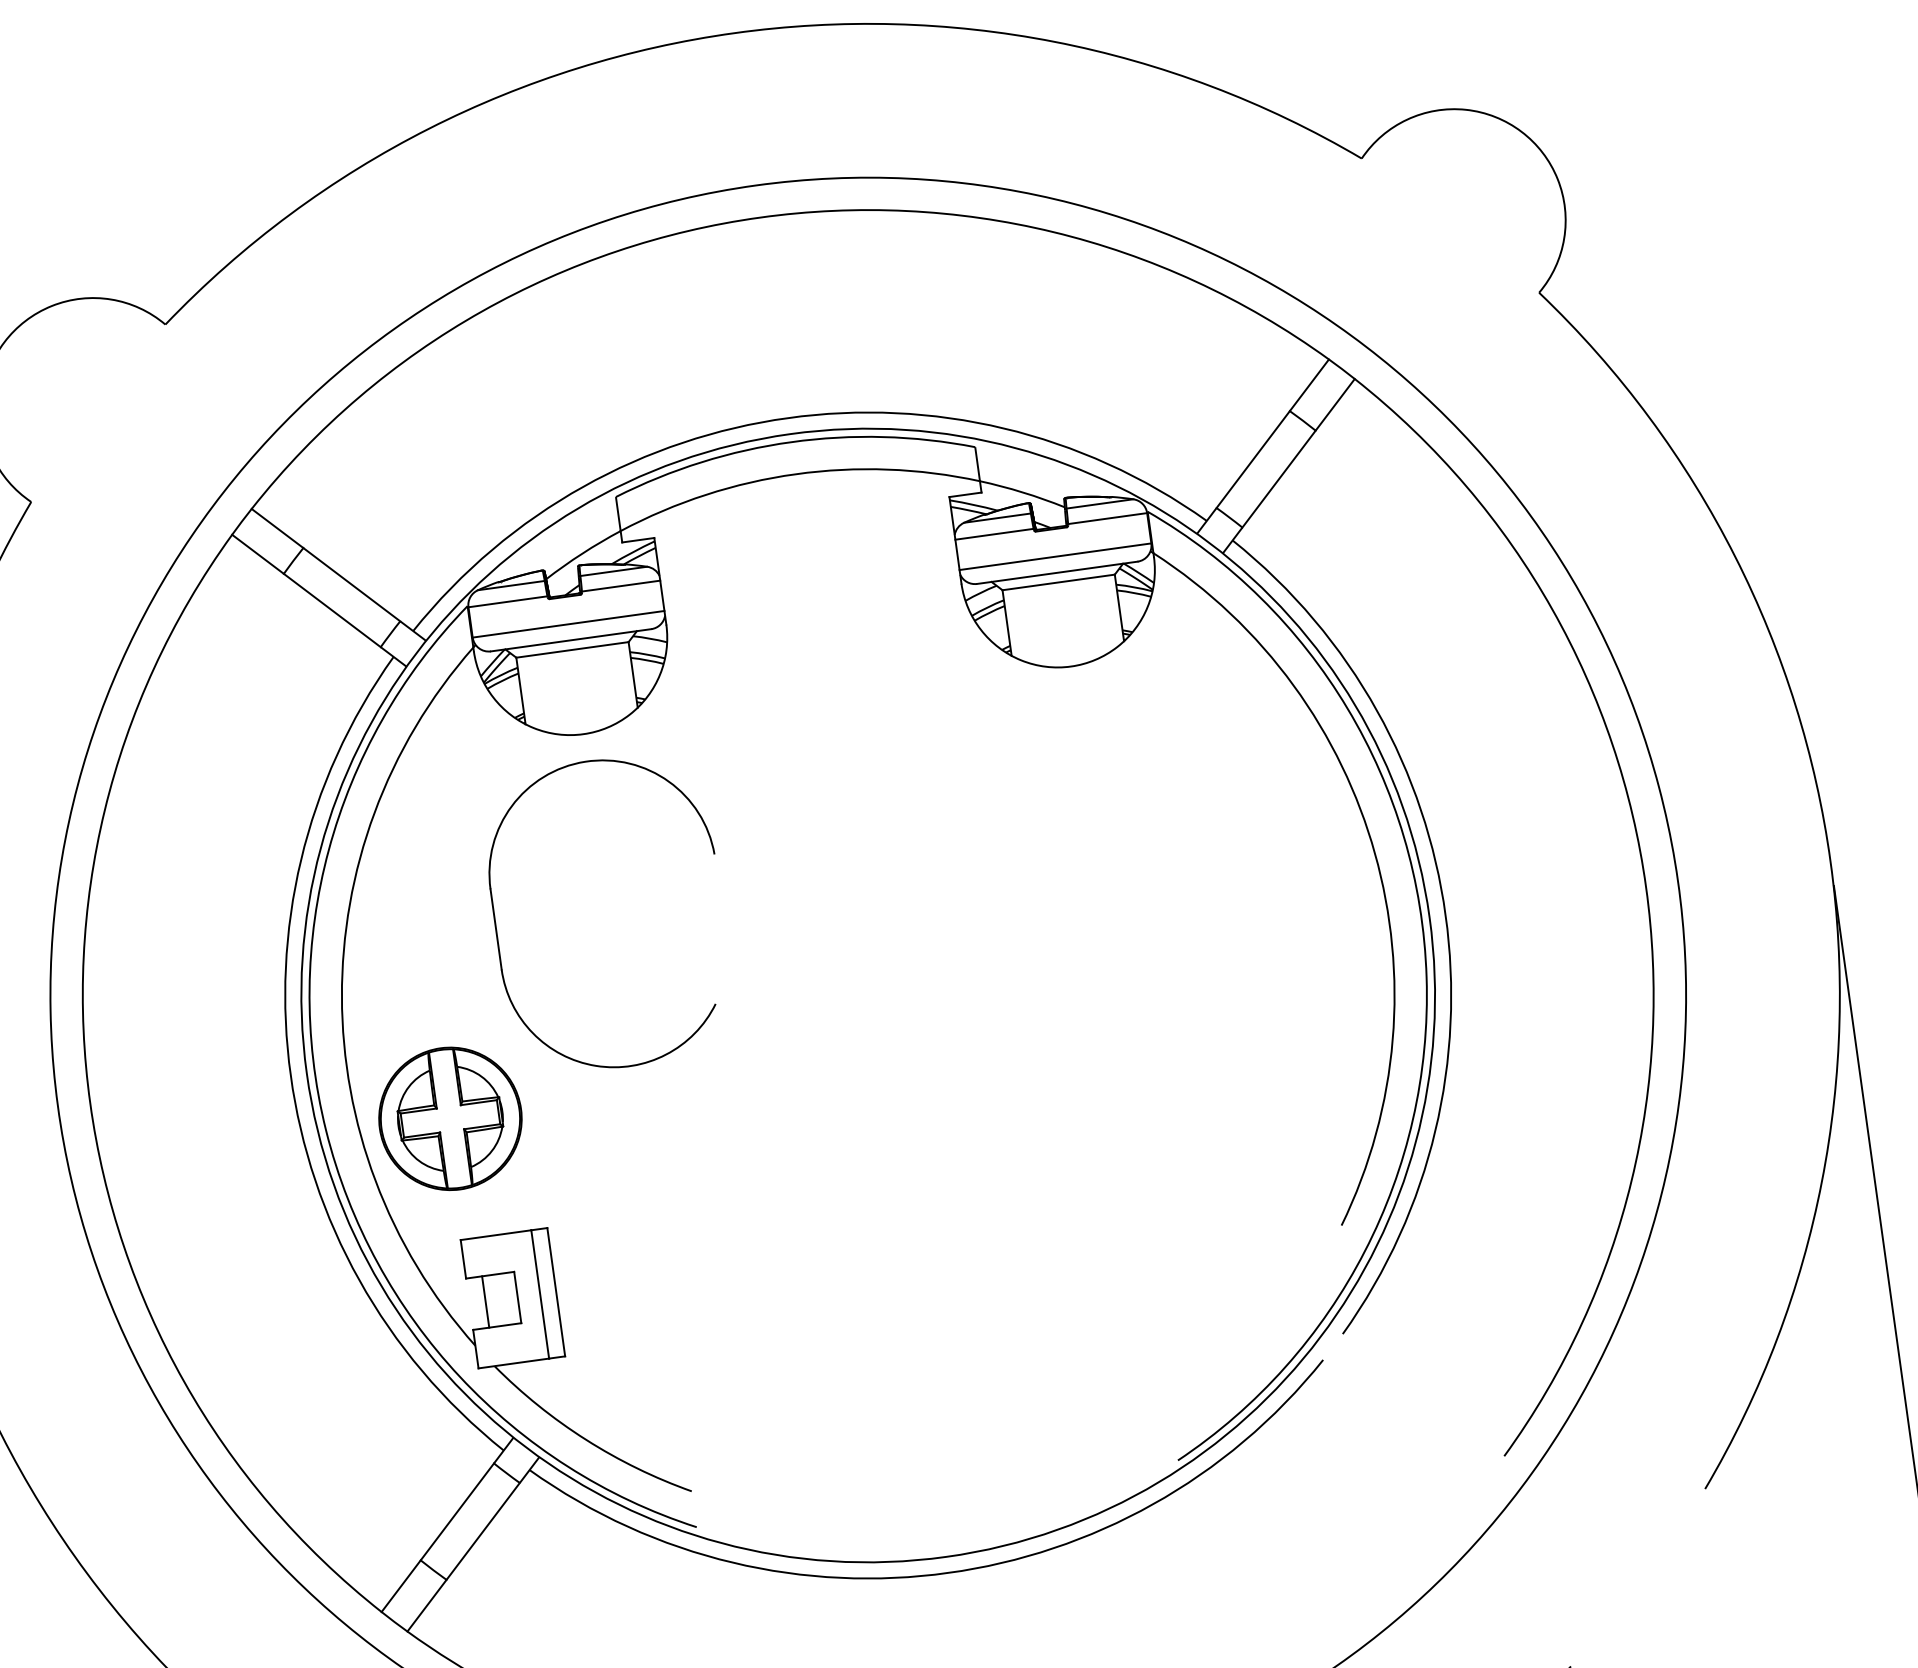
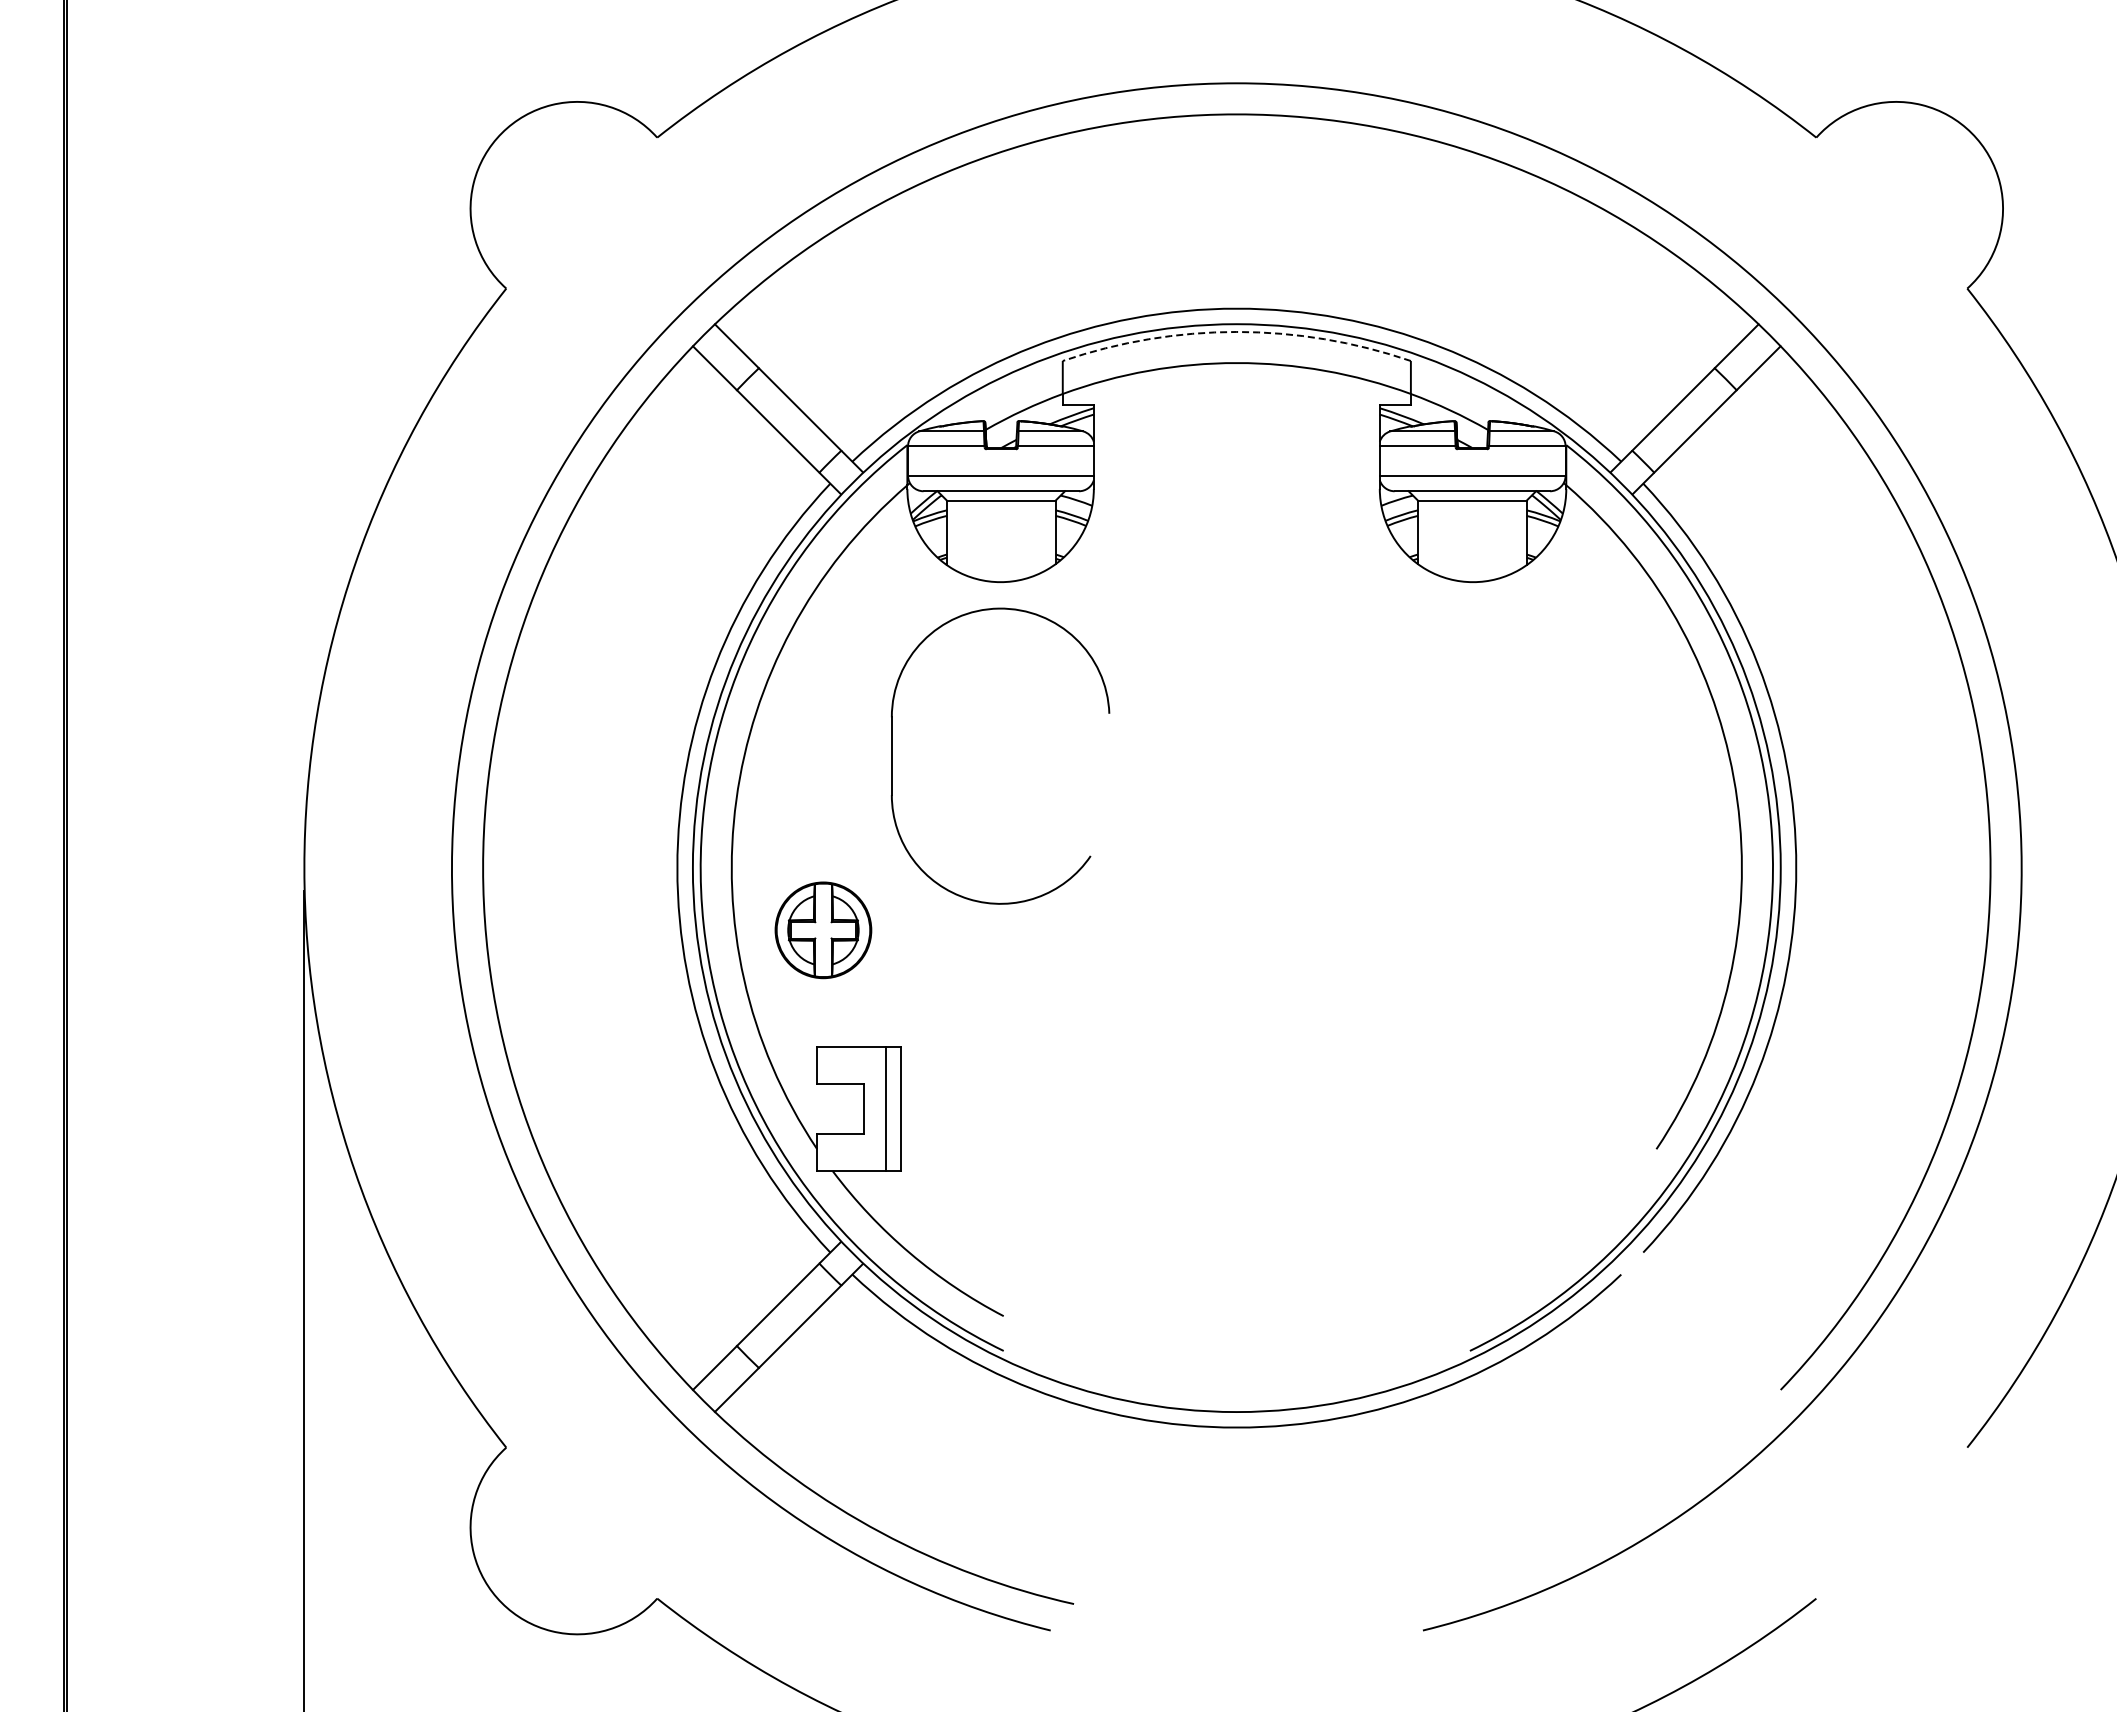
arc: (791, 441) -> (1236, 331), solid -> dashed
part: (450, 1119) -> (823, 930), size x0.7
line: (485, 1301) -> (832, 1108), removed

